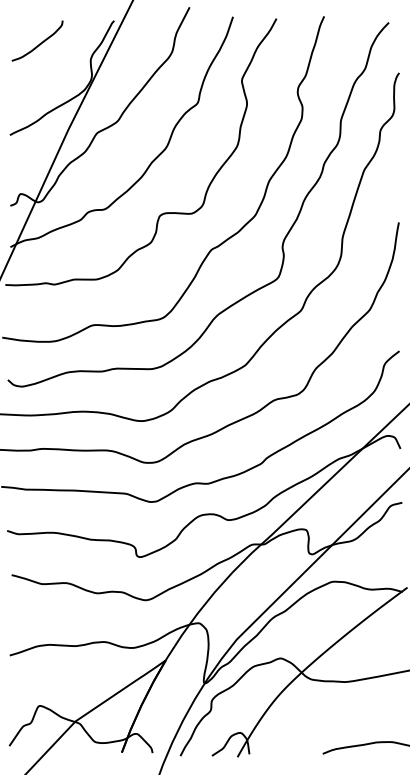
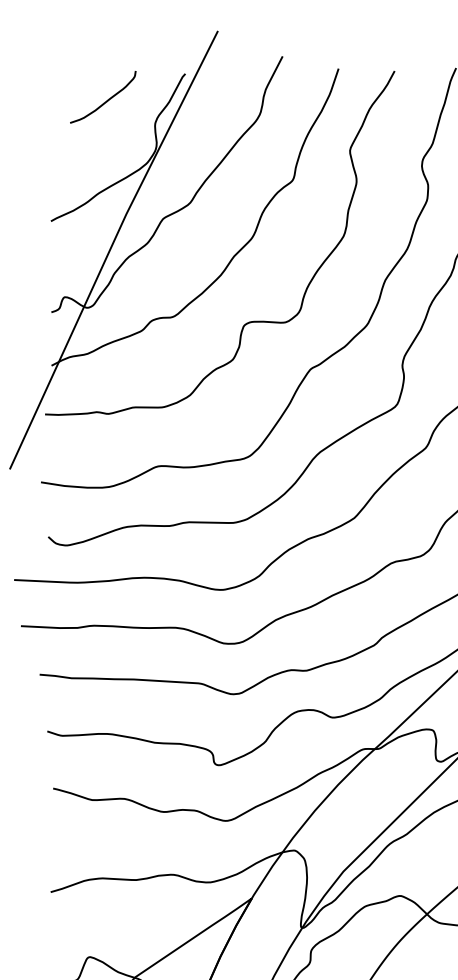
curve: (40, 42) -> (107, 99), moved

